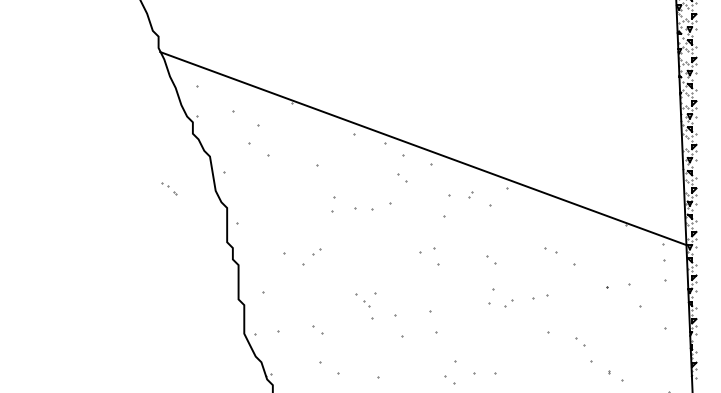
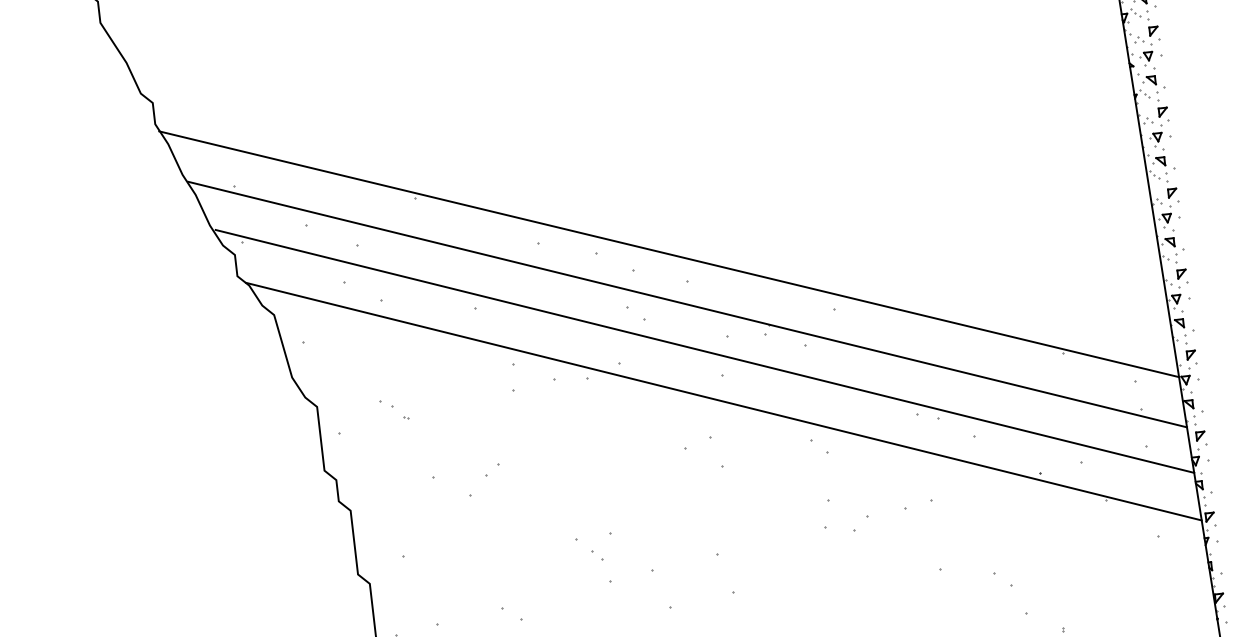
line: (429, 176) -> (686, 304), added
part: (169, 188) -> (395, 410), moved
line: (436, 201) -> (704, 349), added
line: (443, 229) -> (724, 400), added

